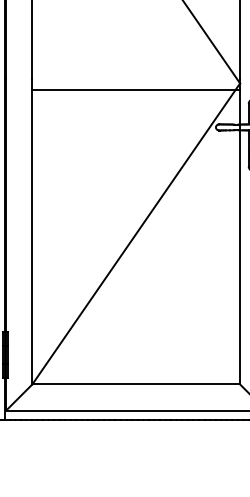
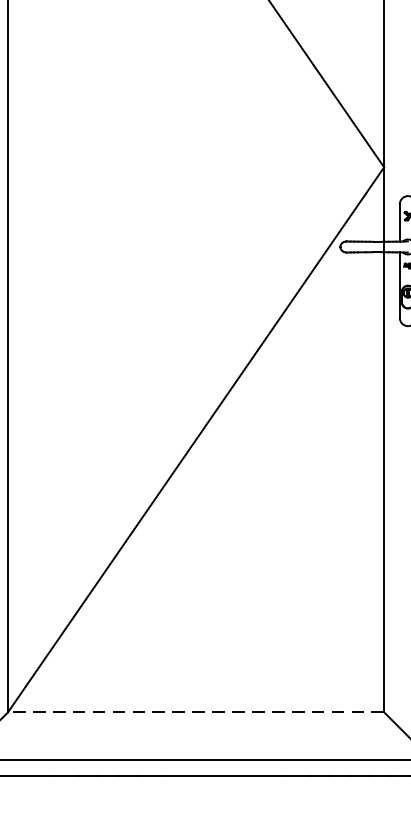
line: (136, 89) -> (196, 178), removed
line: (136, 384) -> (196, 712), solid -> dashed

